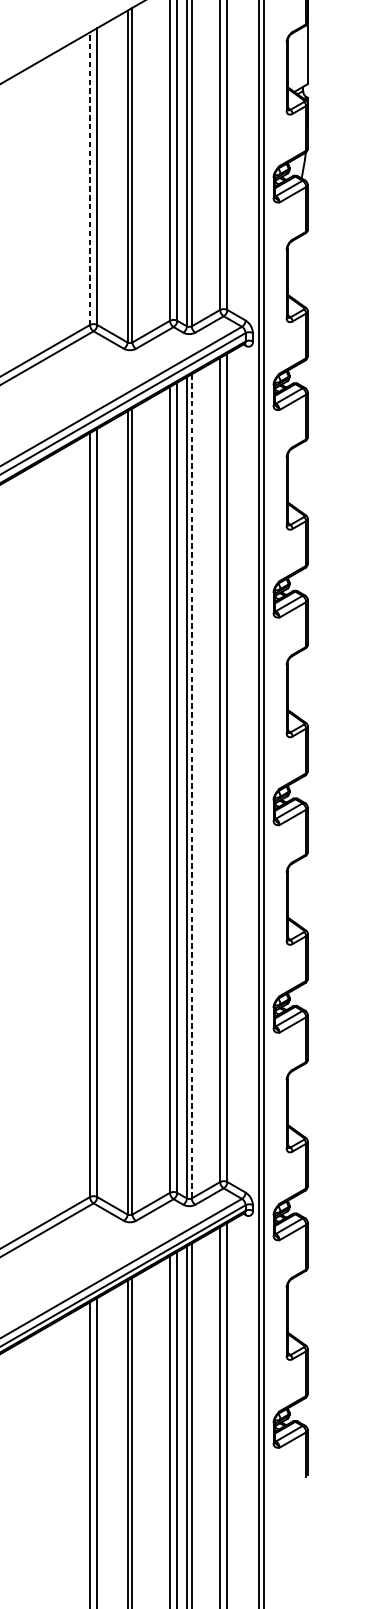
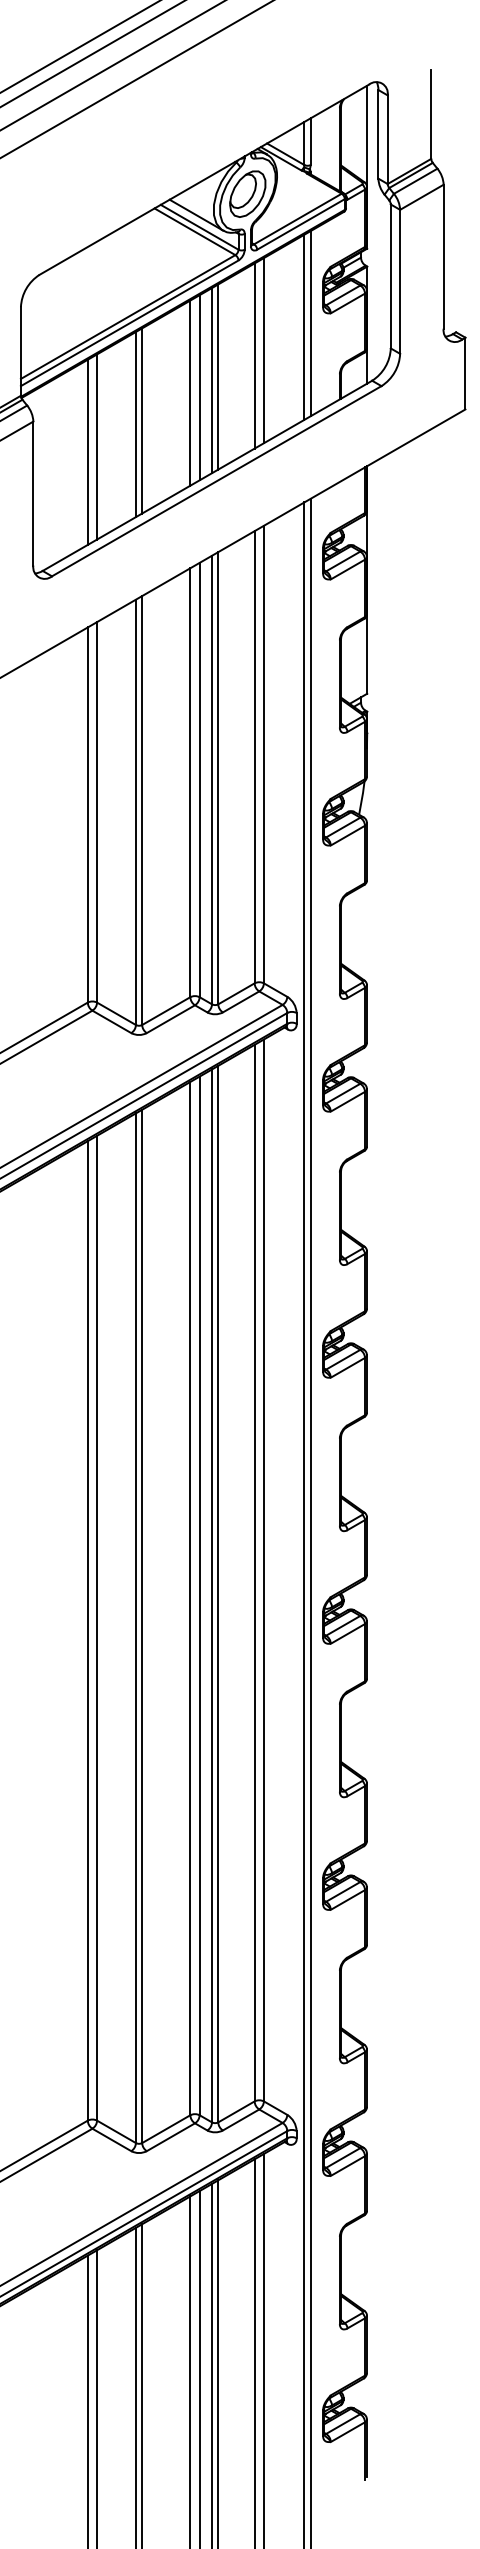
line: (89, 179) -> (87, 815), dashed -> solid
line: (191, 786) -> (218, 1594), dashed -> solid

